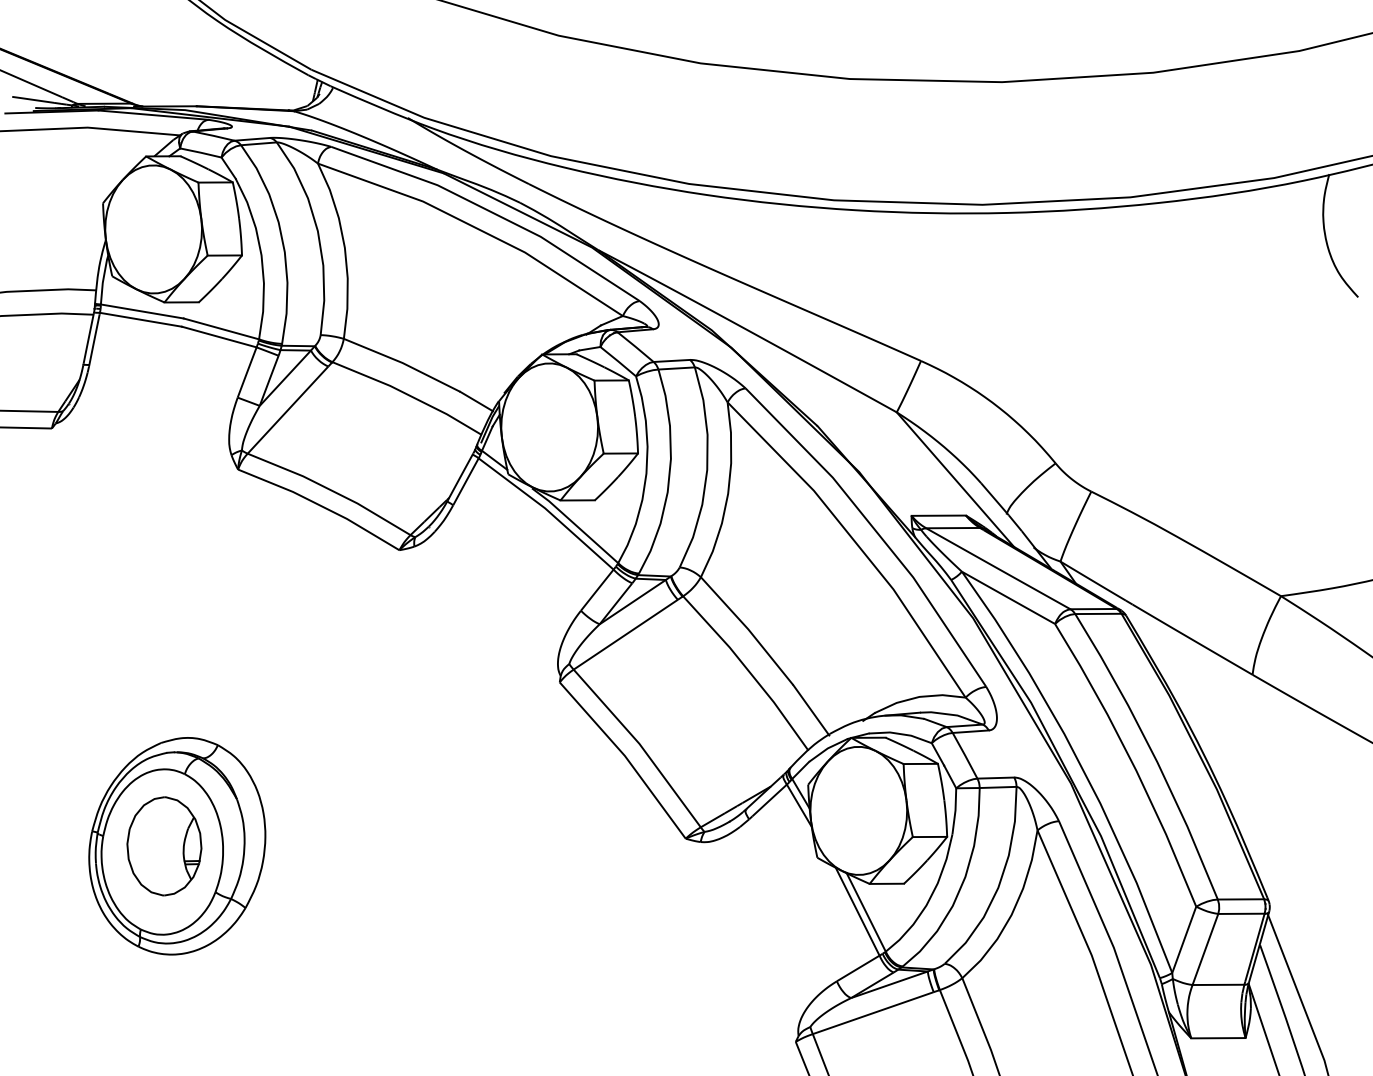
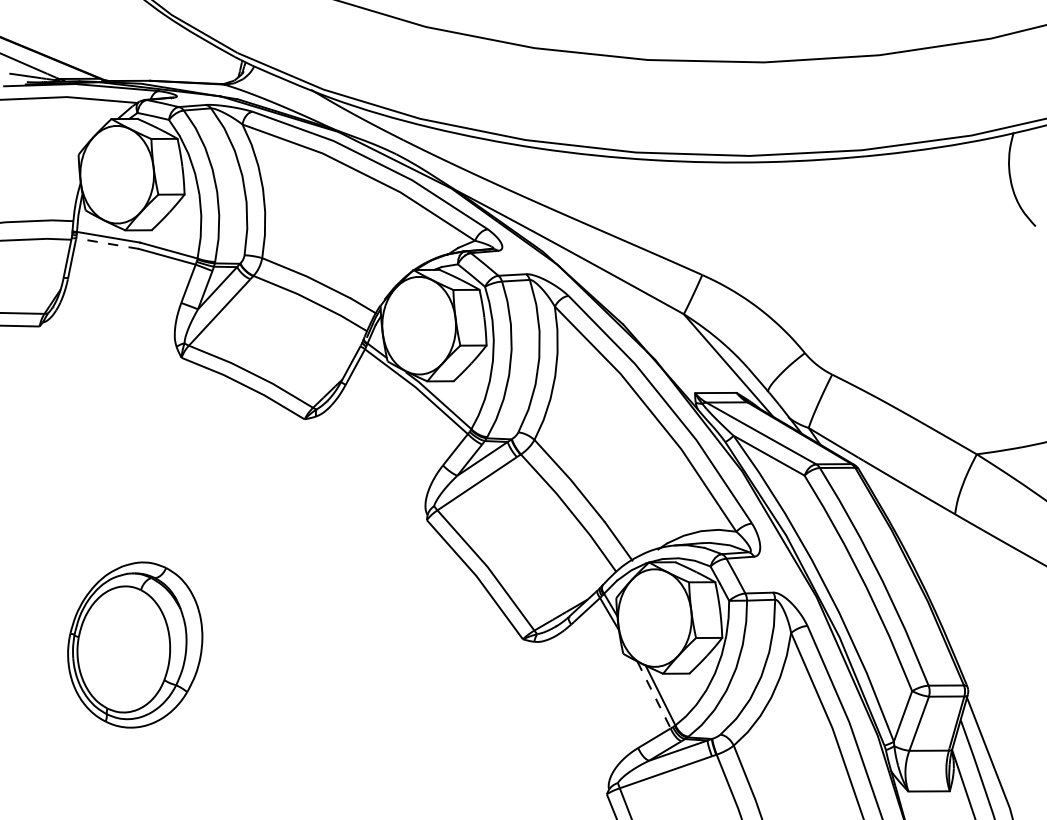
line: (140, 319) -> (107, 243), solid -> dashed
part: (164, 846) -> (125, 645), removed
line: (857, 912) -> (653, 695), solid -> dashed

